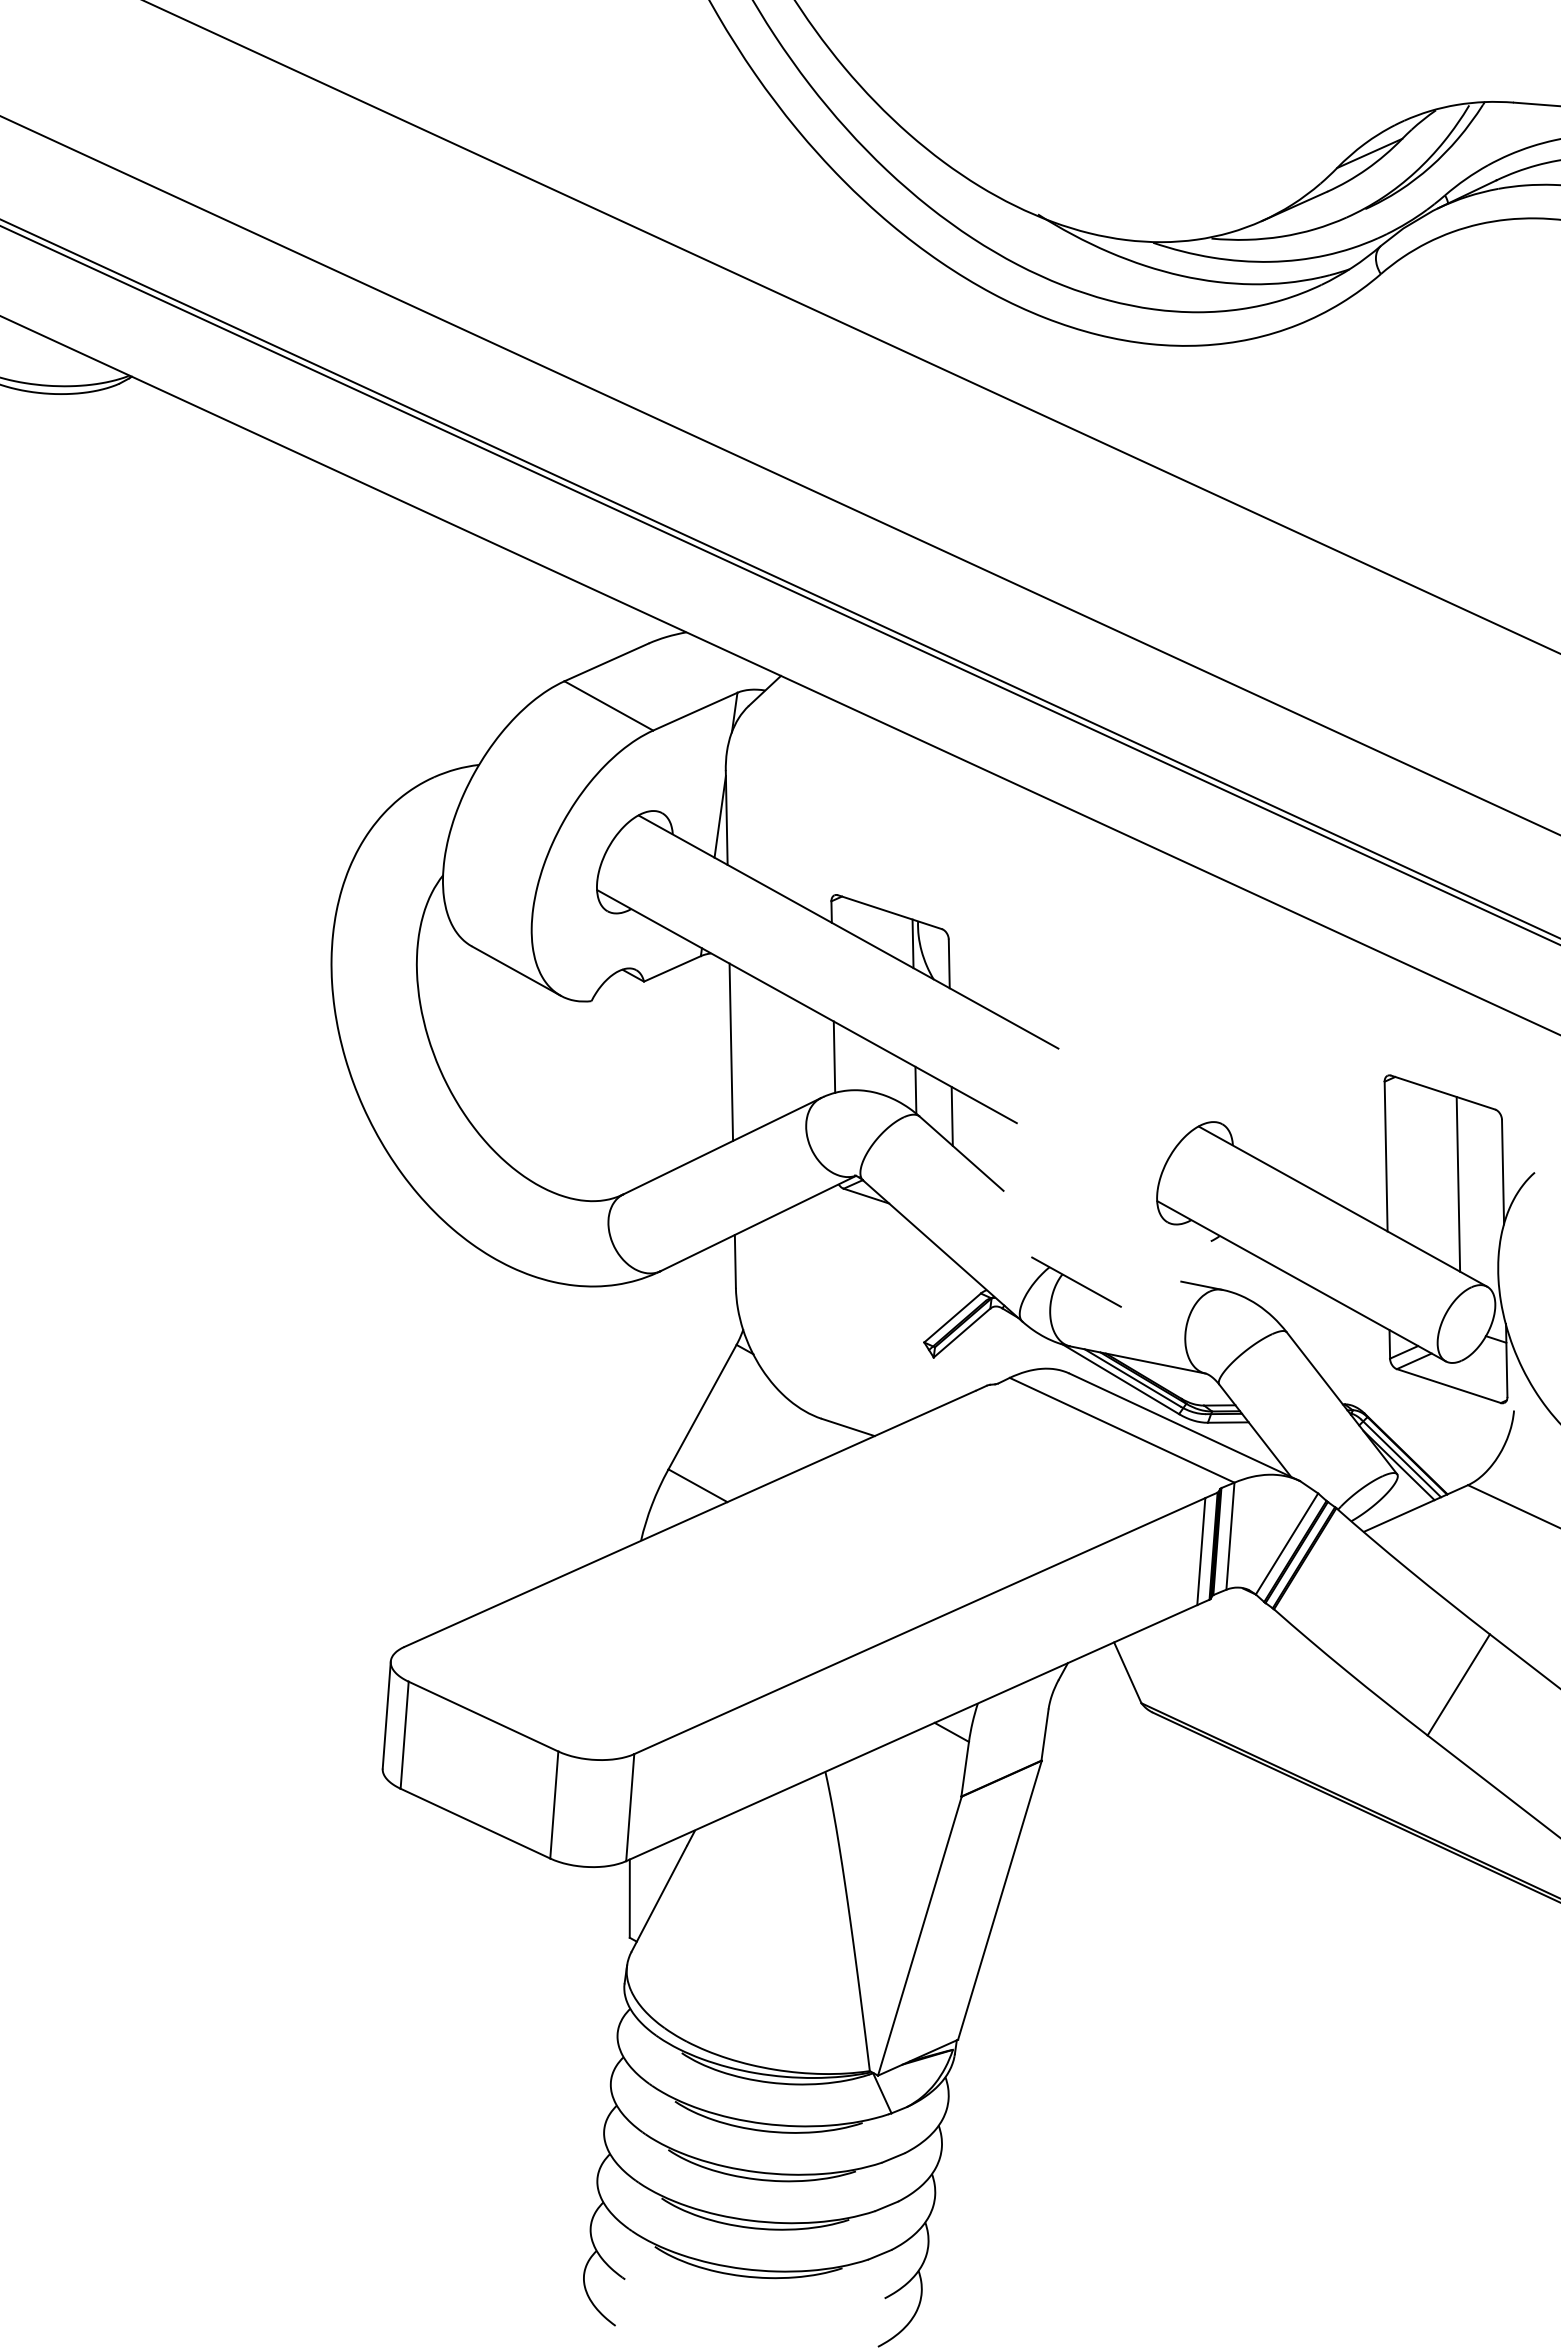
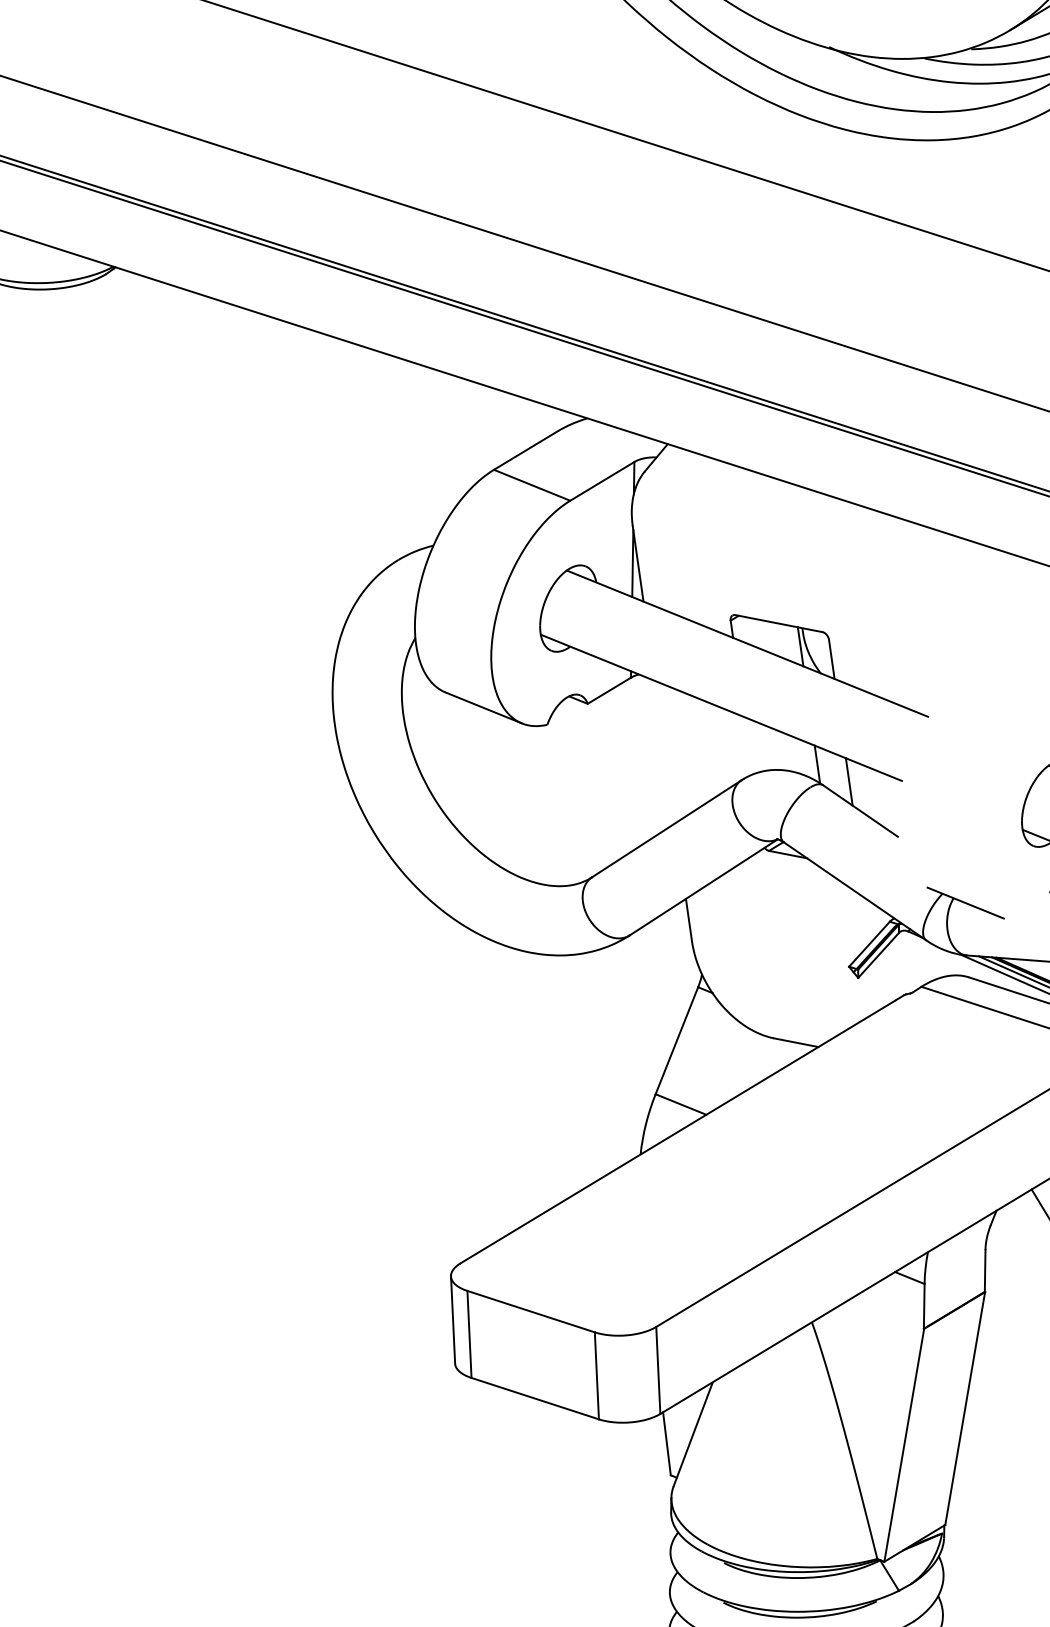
line: (731, 1051) -> (665, 751), removed
line: (834, 1056) -> (748, 745), removed

